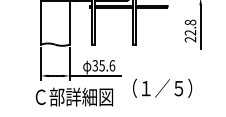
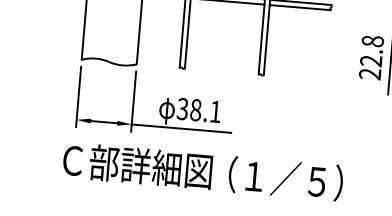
text: (107, 65) -> (206, 110), 35.6 -> 38.1
text: (162, 87) -> (285, 177), moved

